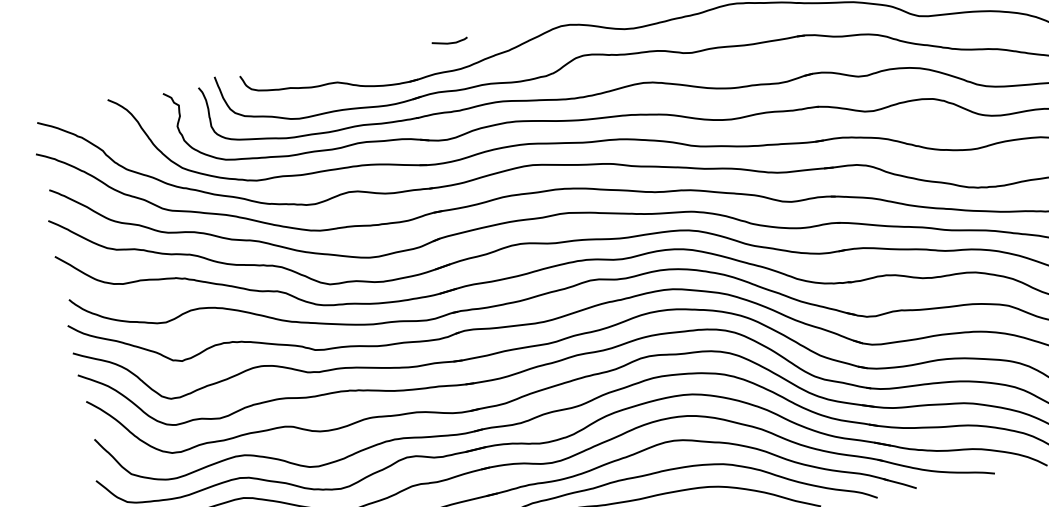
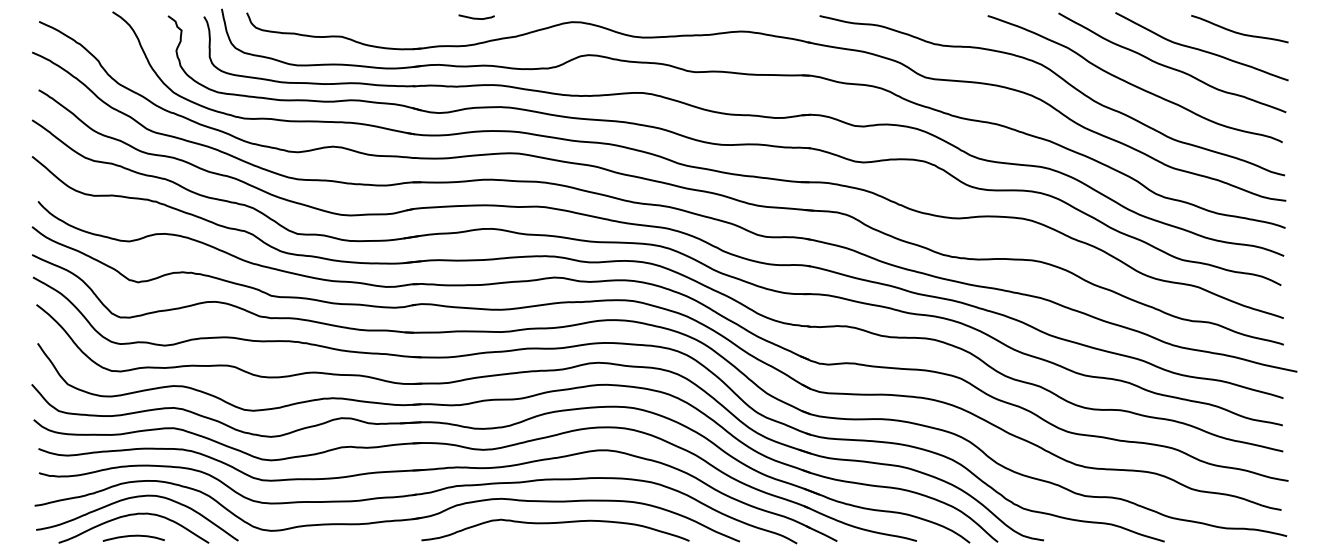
curve: (449, 42) -> (476, 17), moved

